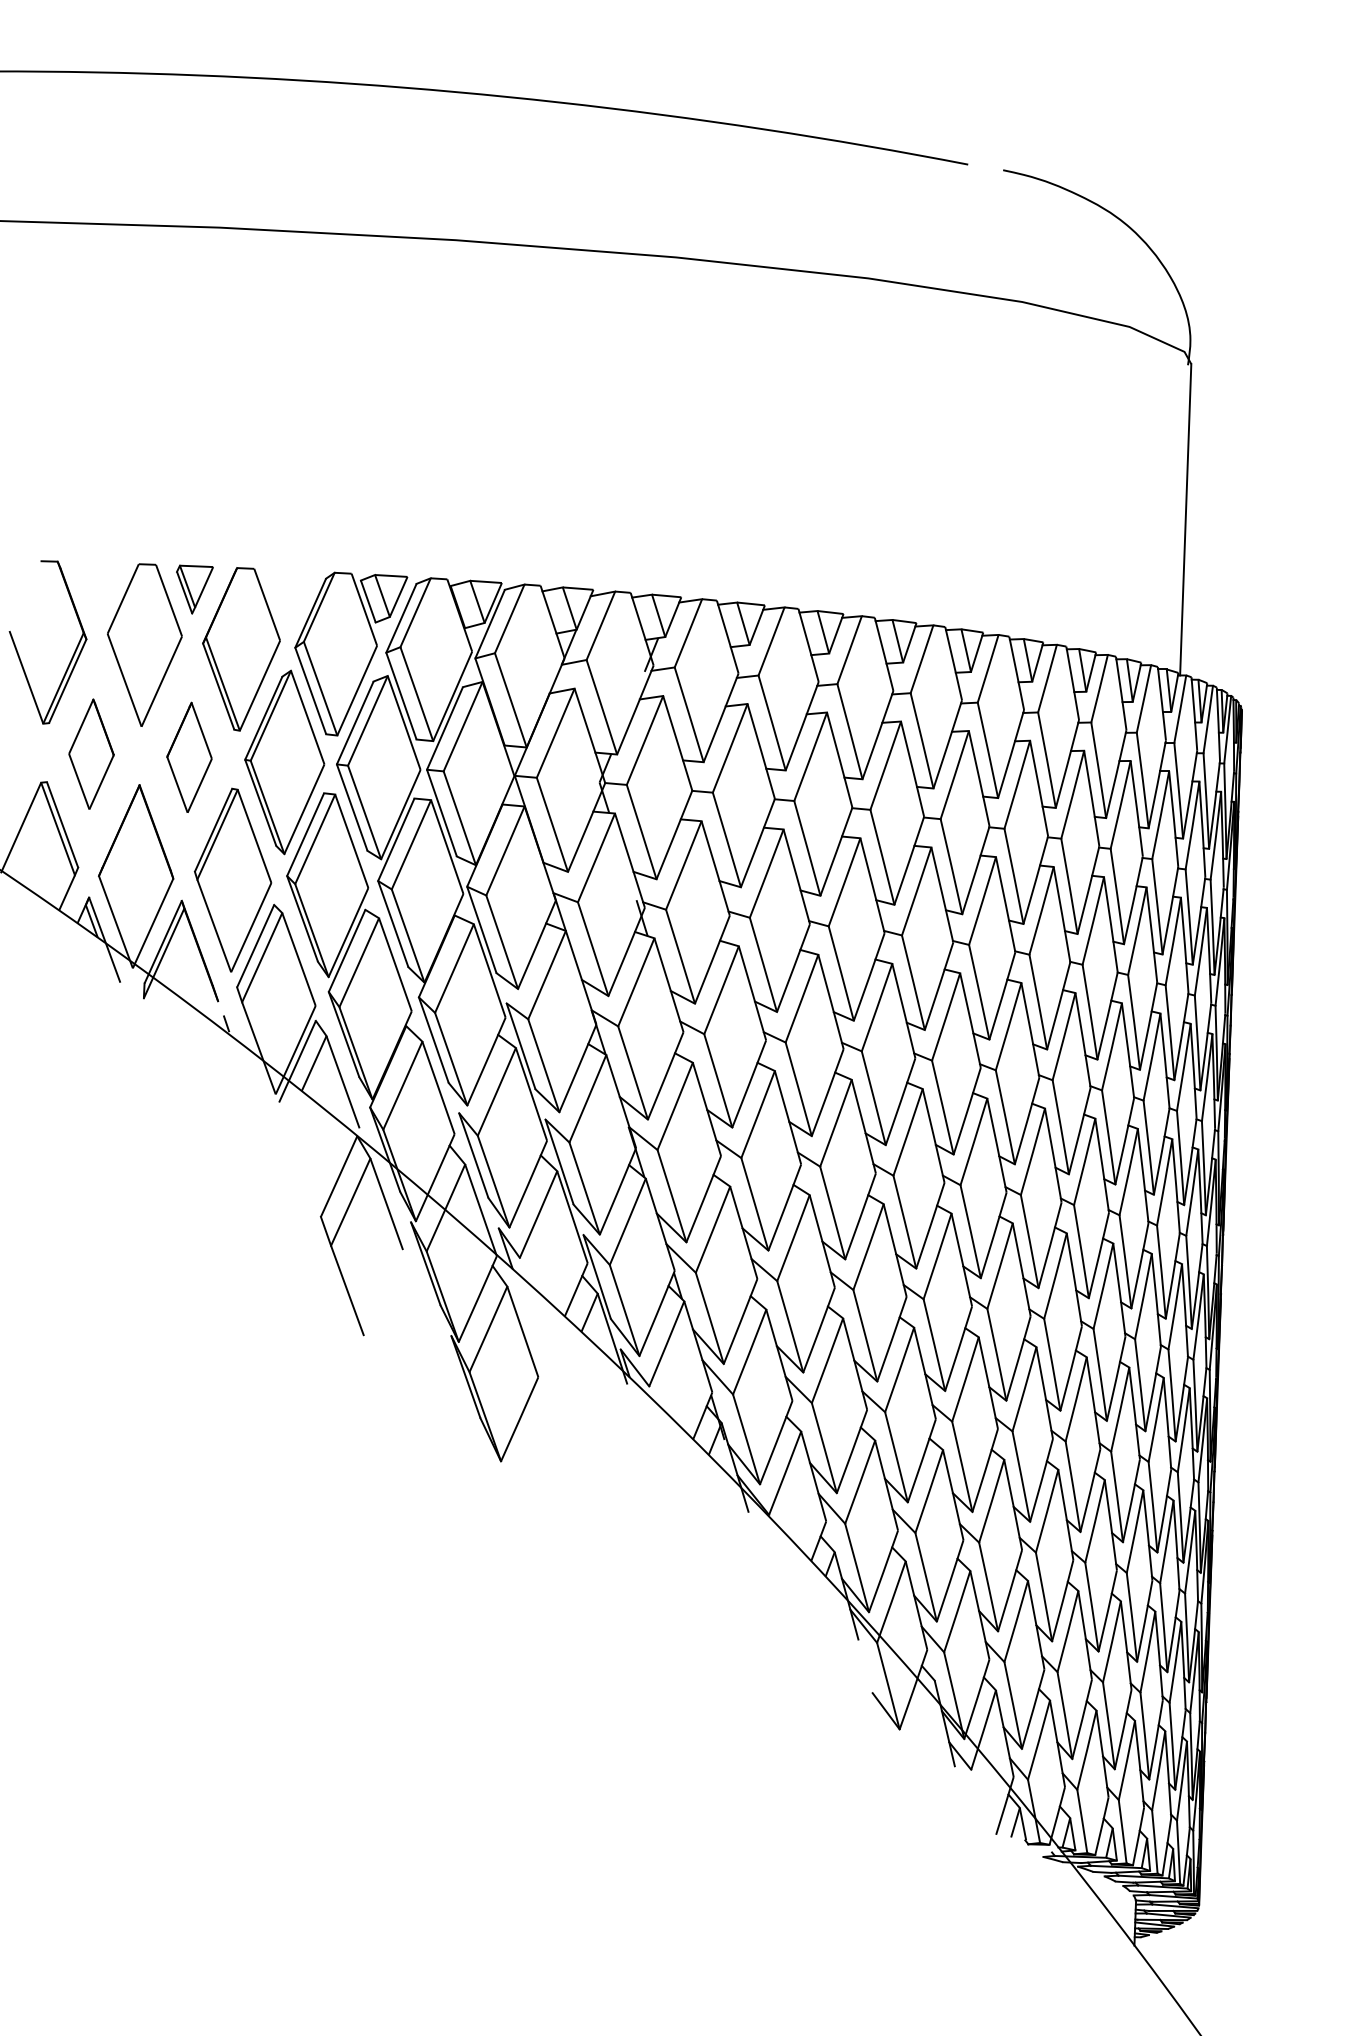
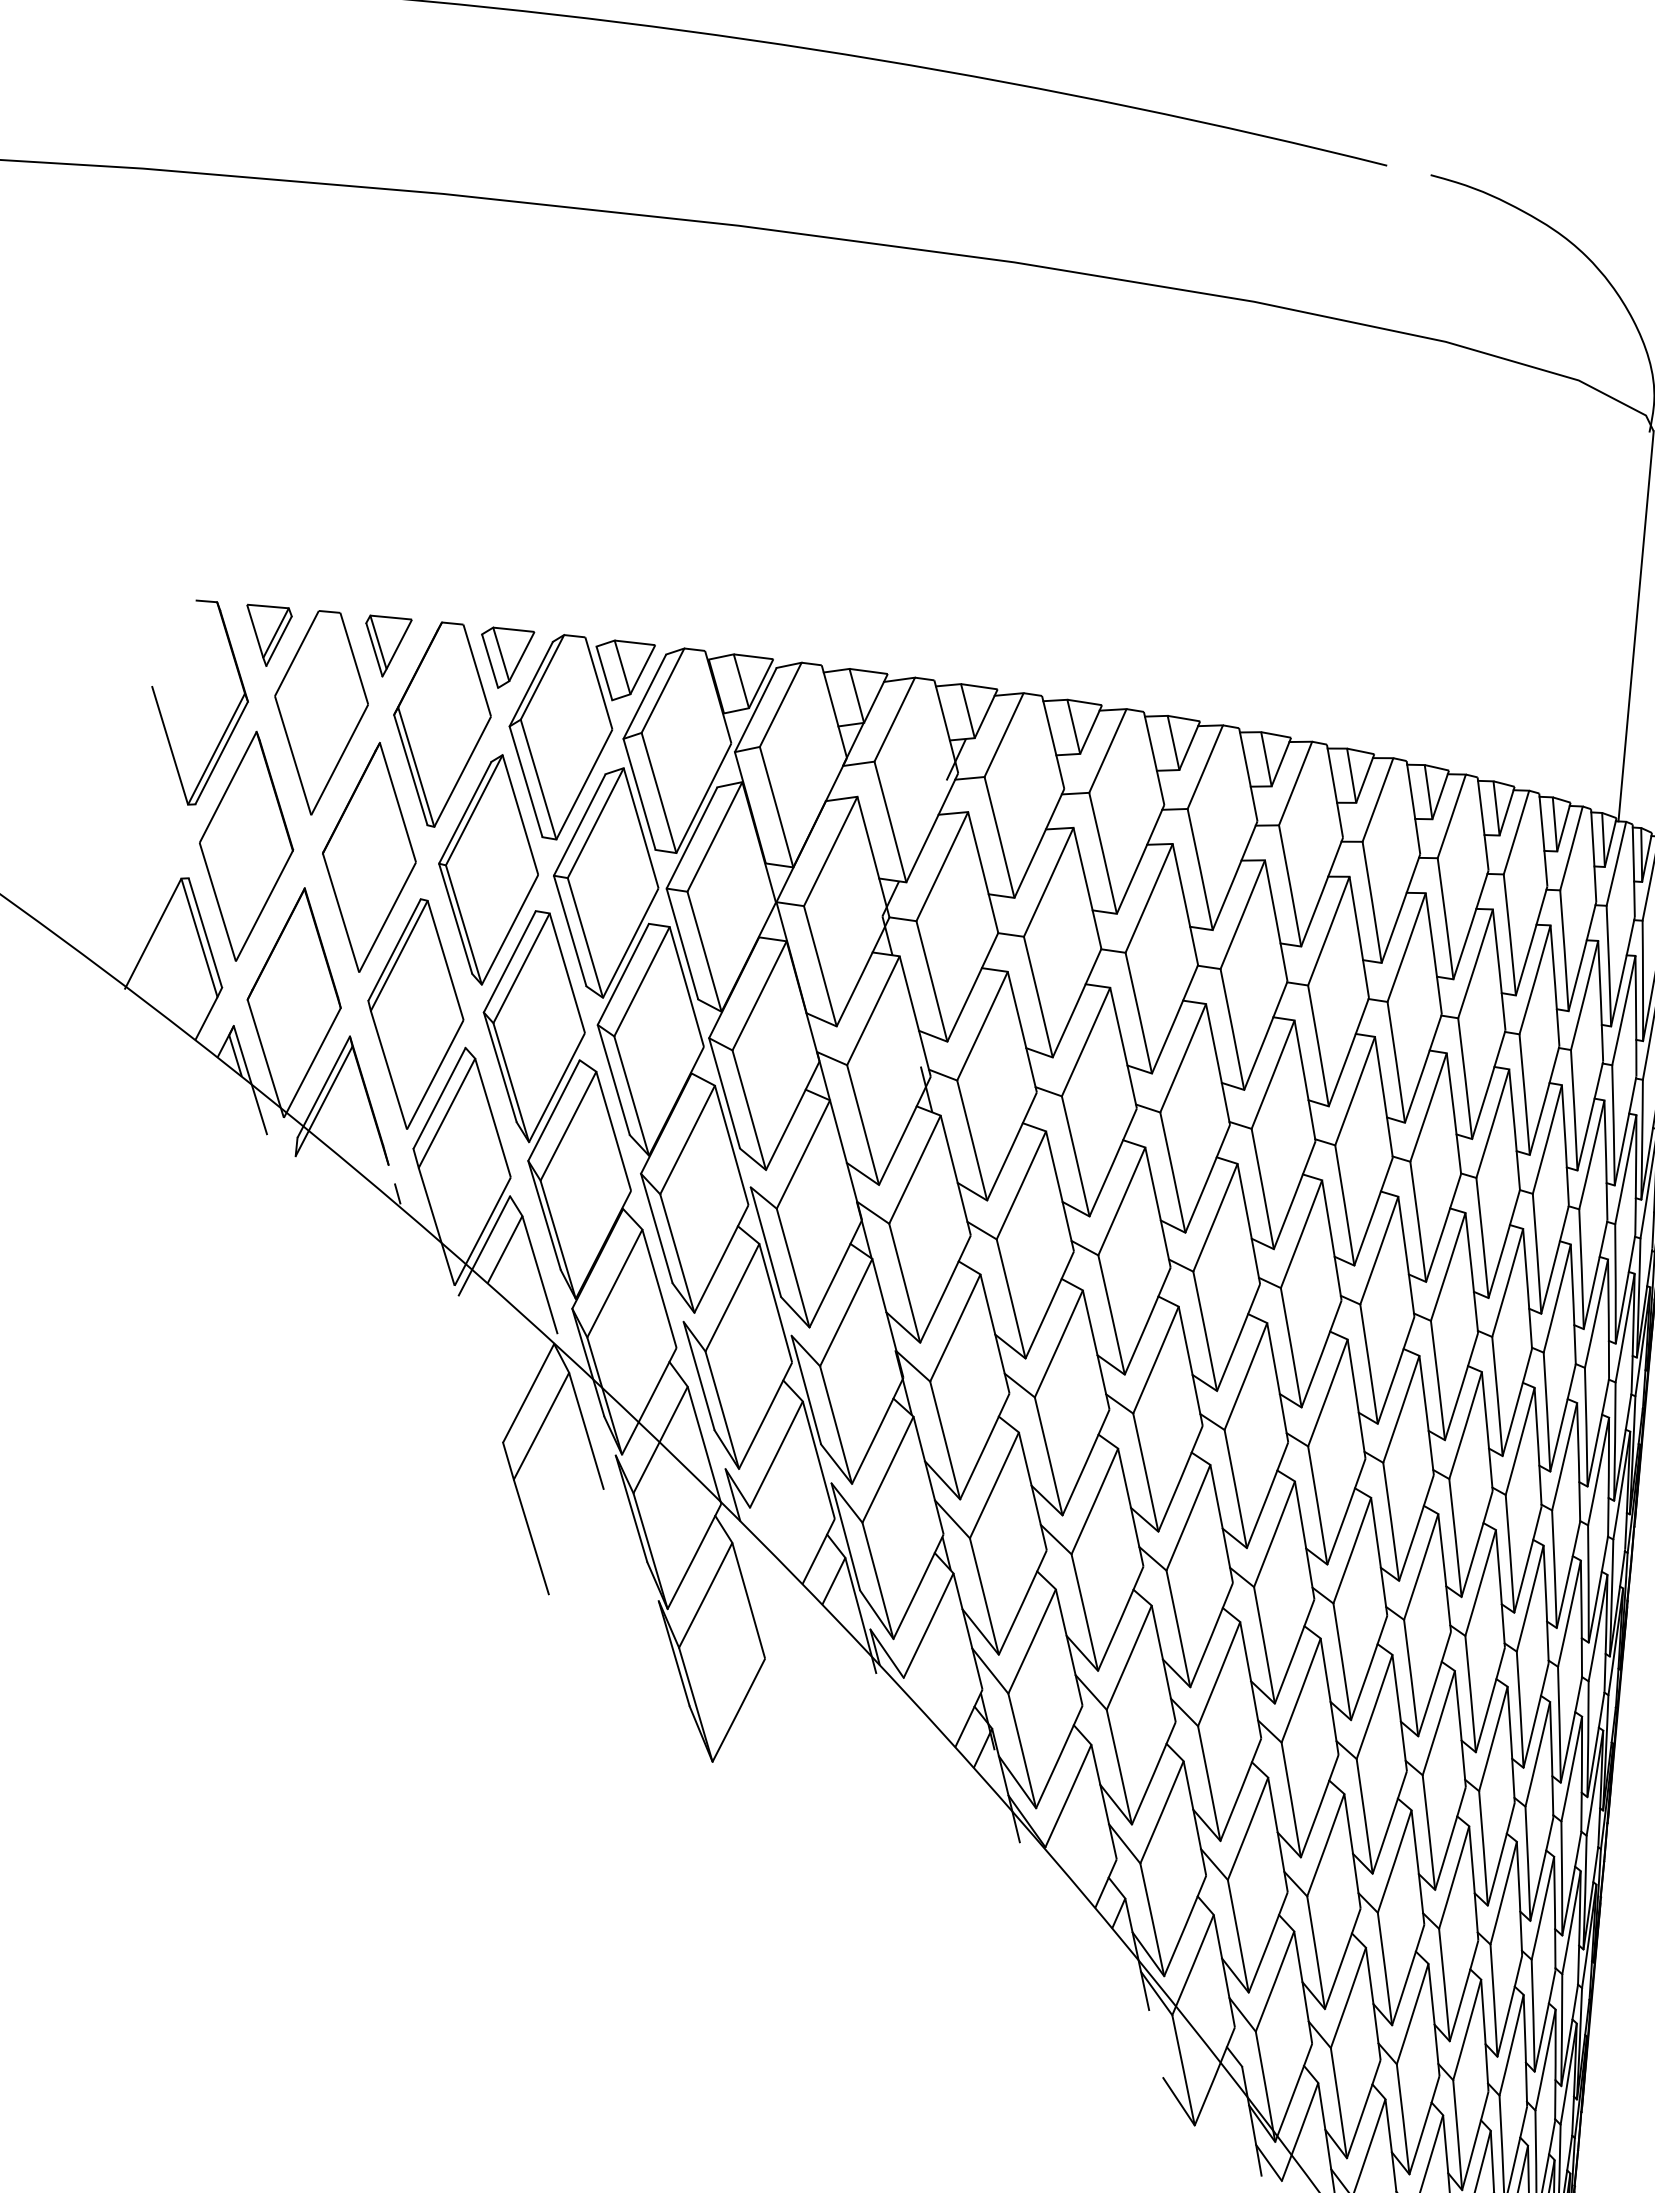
part: (99, 586) -> (267, 636), added
part: (289, 593) -> (506, 657), added
part: (91, 754) -> (246, 846), size x1.67
part: (189, 757) -> (369, 857), size x1.67

